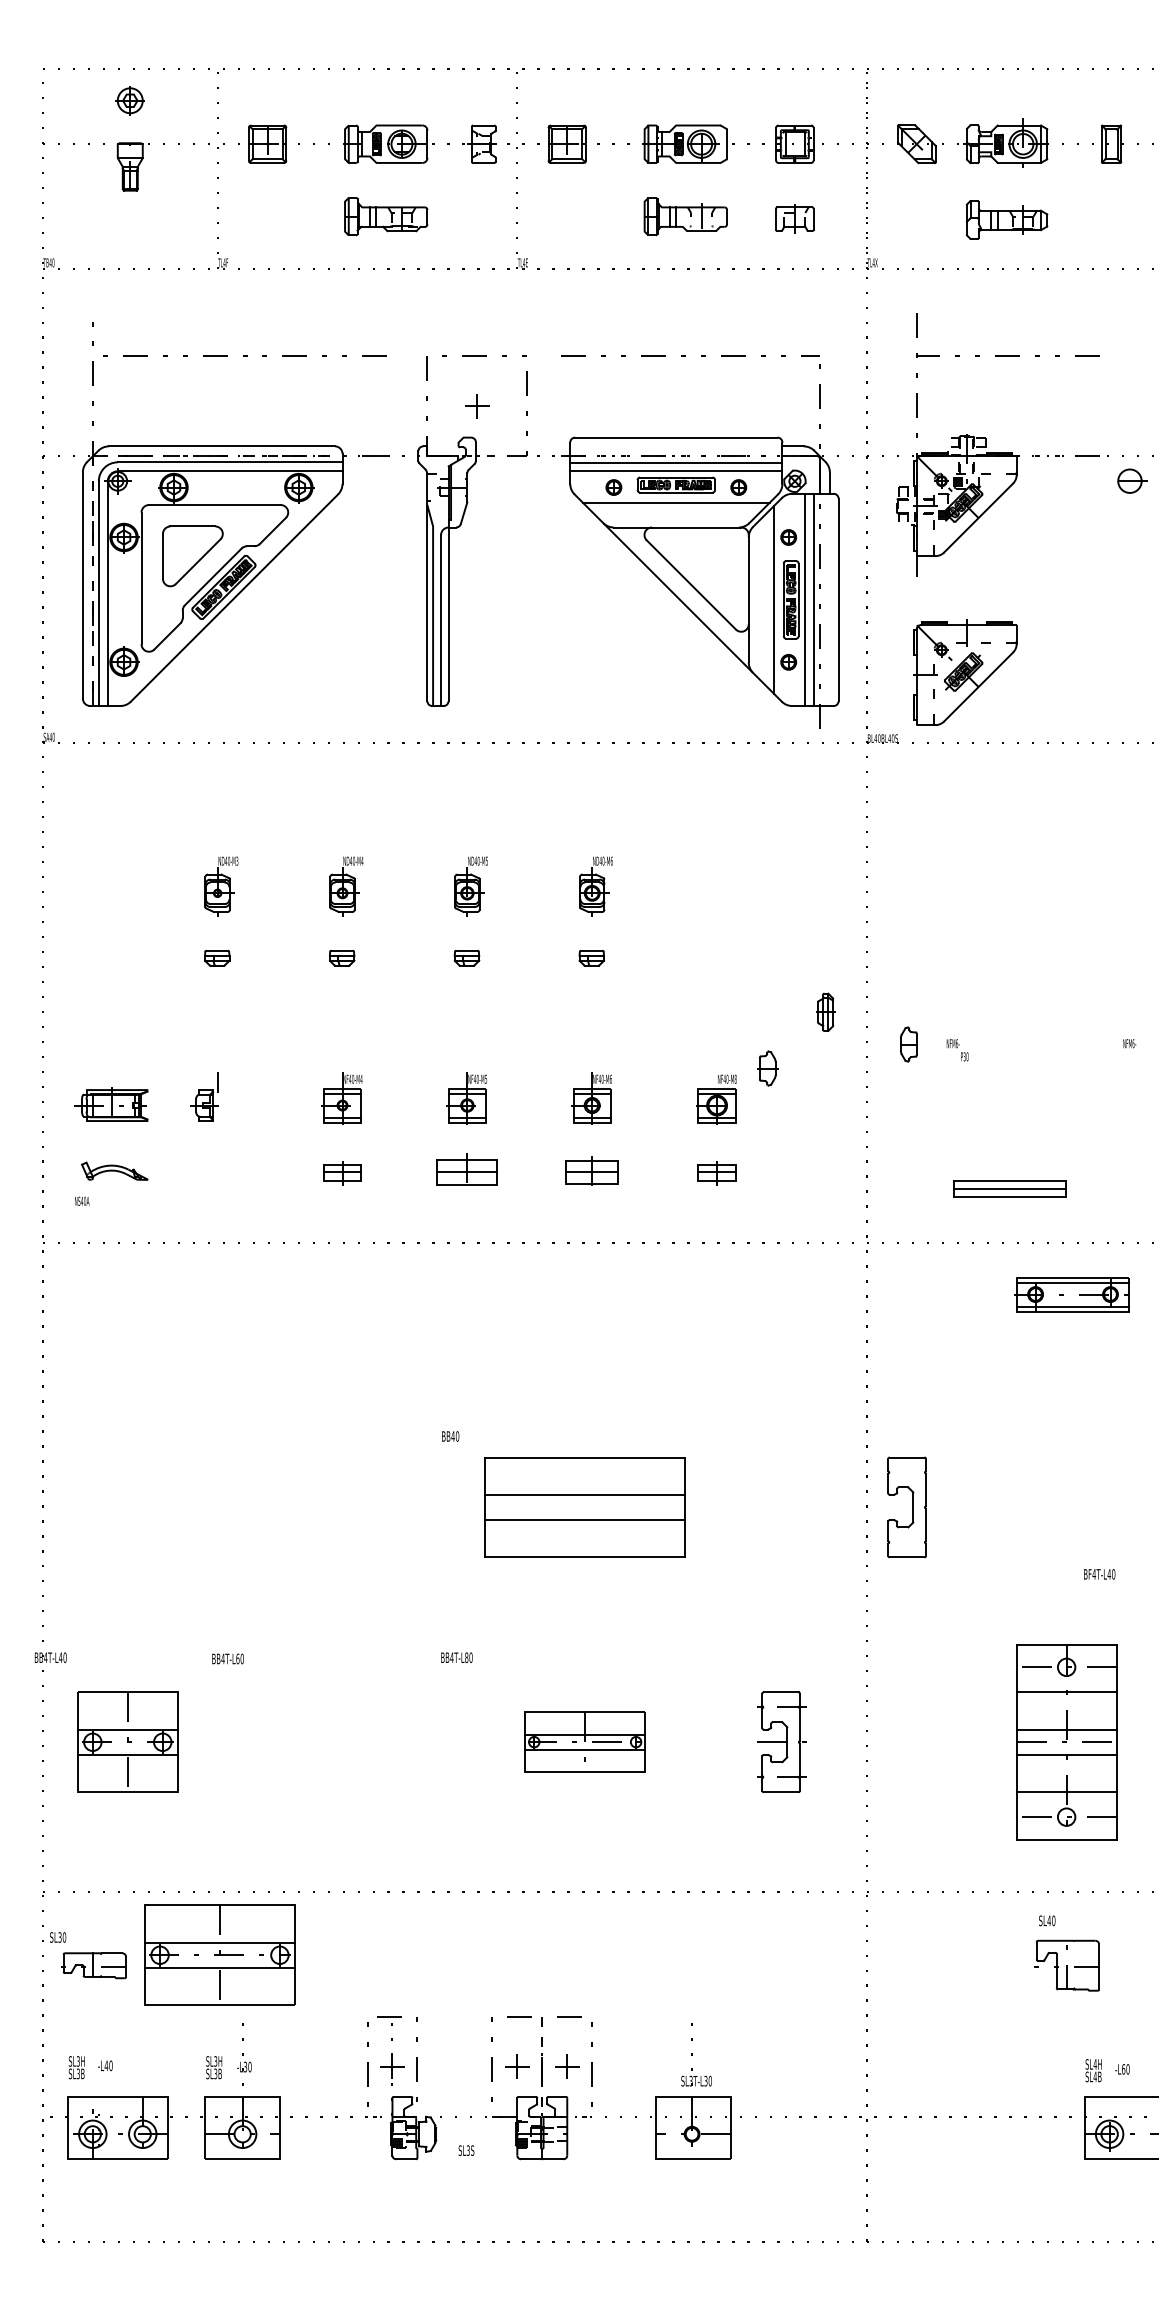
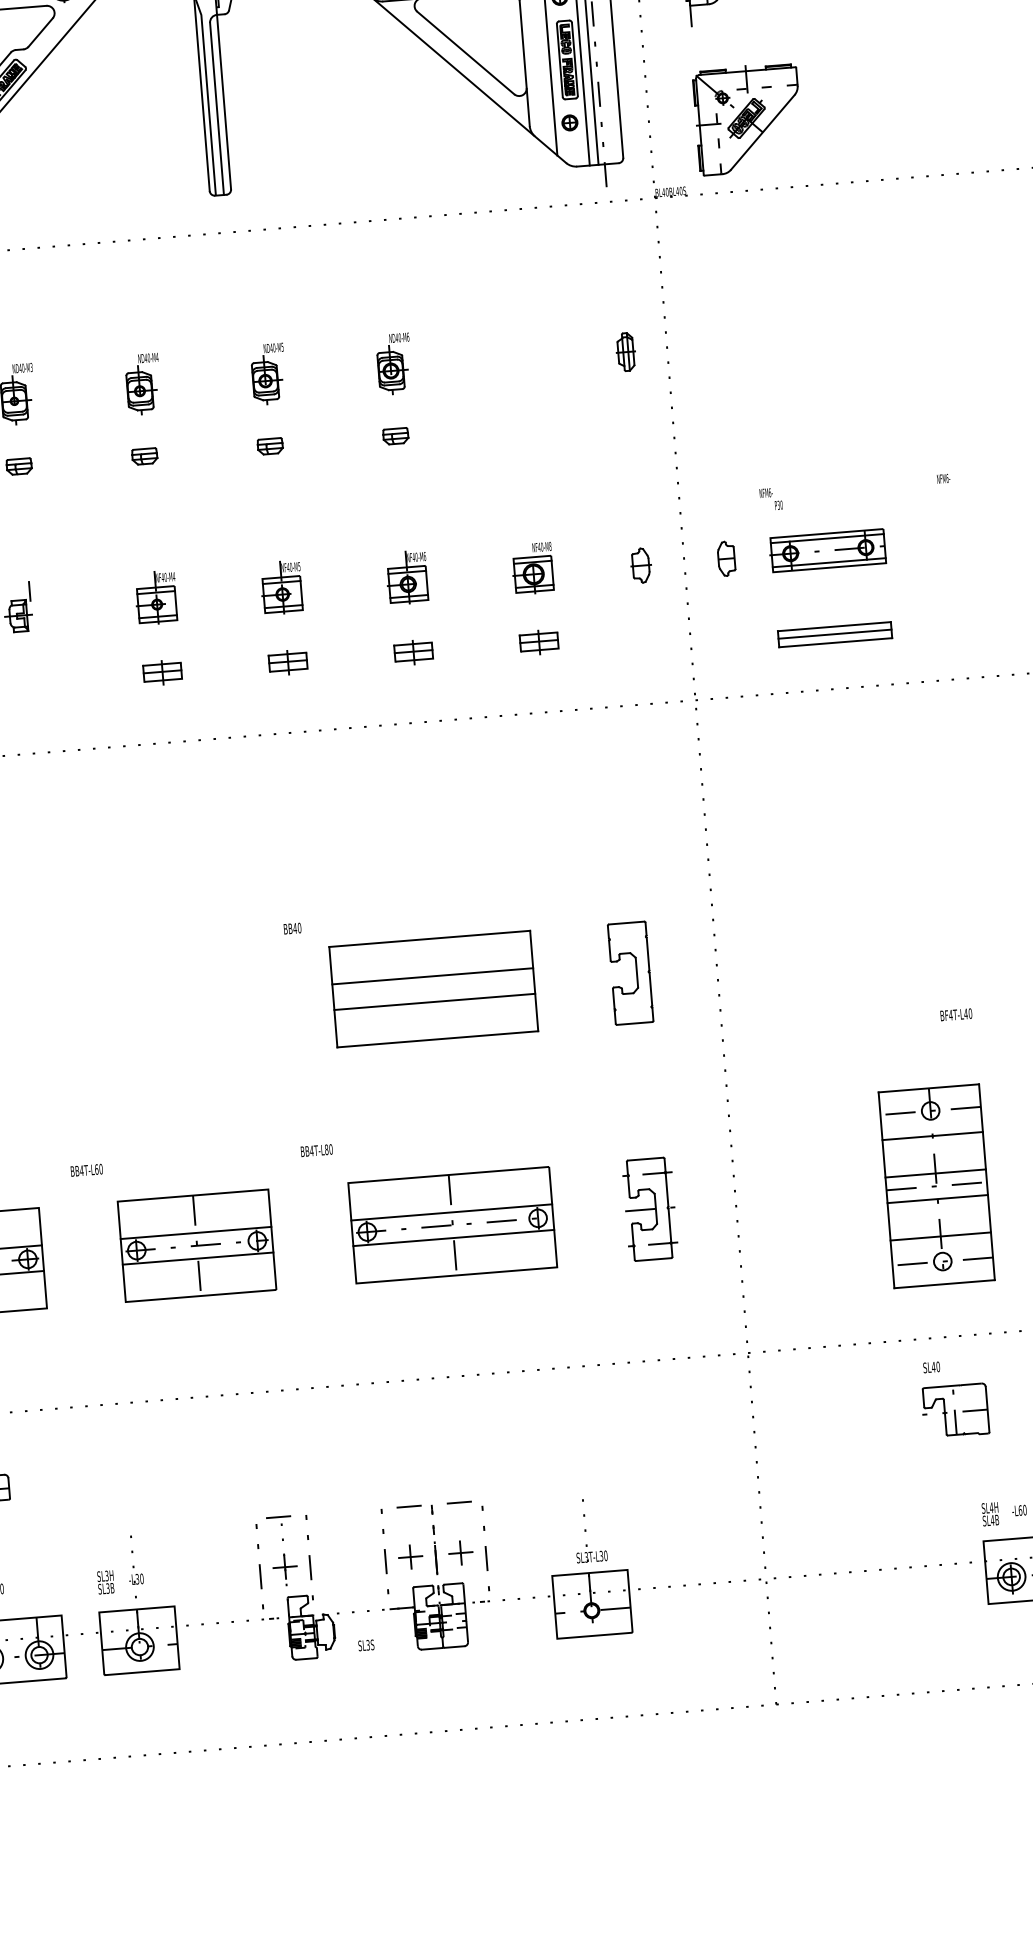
part: (825, 1011) -> (625, 351), moved
part: (908, 1044) -> (726, 558), moved
part: (767, 1068) -> (640, 565), moved
part: (467, 1173) -> (288, 662), size x0.62
part: (592, 1173) -> (413, 652), size x0.71
part: (1071, 1294) -> (826, 550), moved
part: (906, 1507) -> (630, 973), moved
part: (584, 1741) -> (451, 1224), size x1.67
part: (219, 1954) -> (196, 1245), moved

